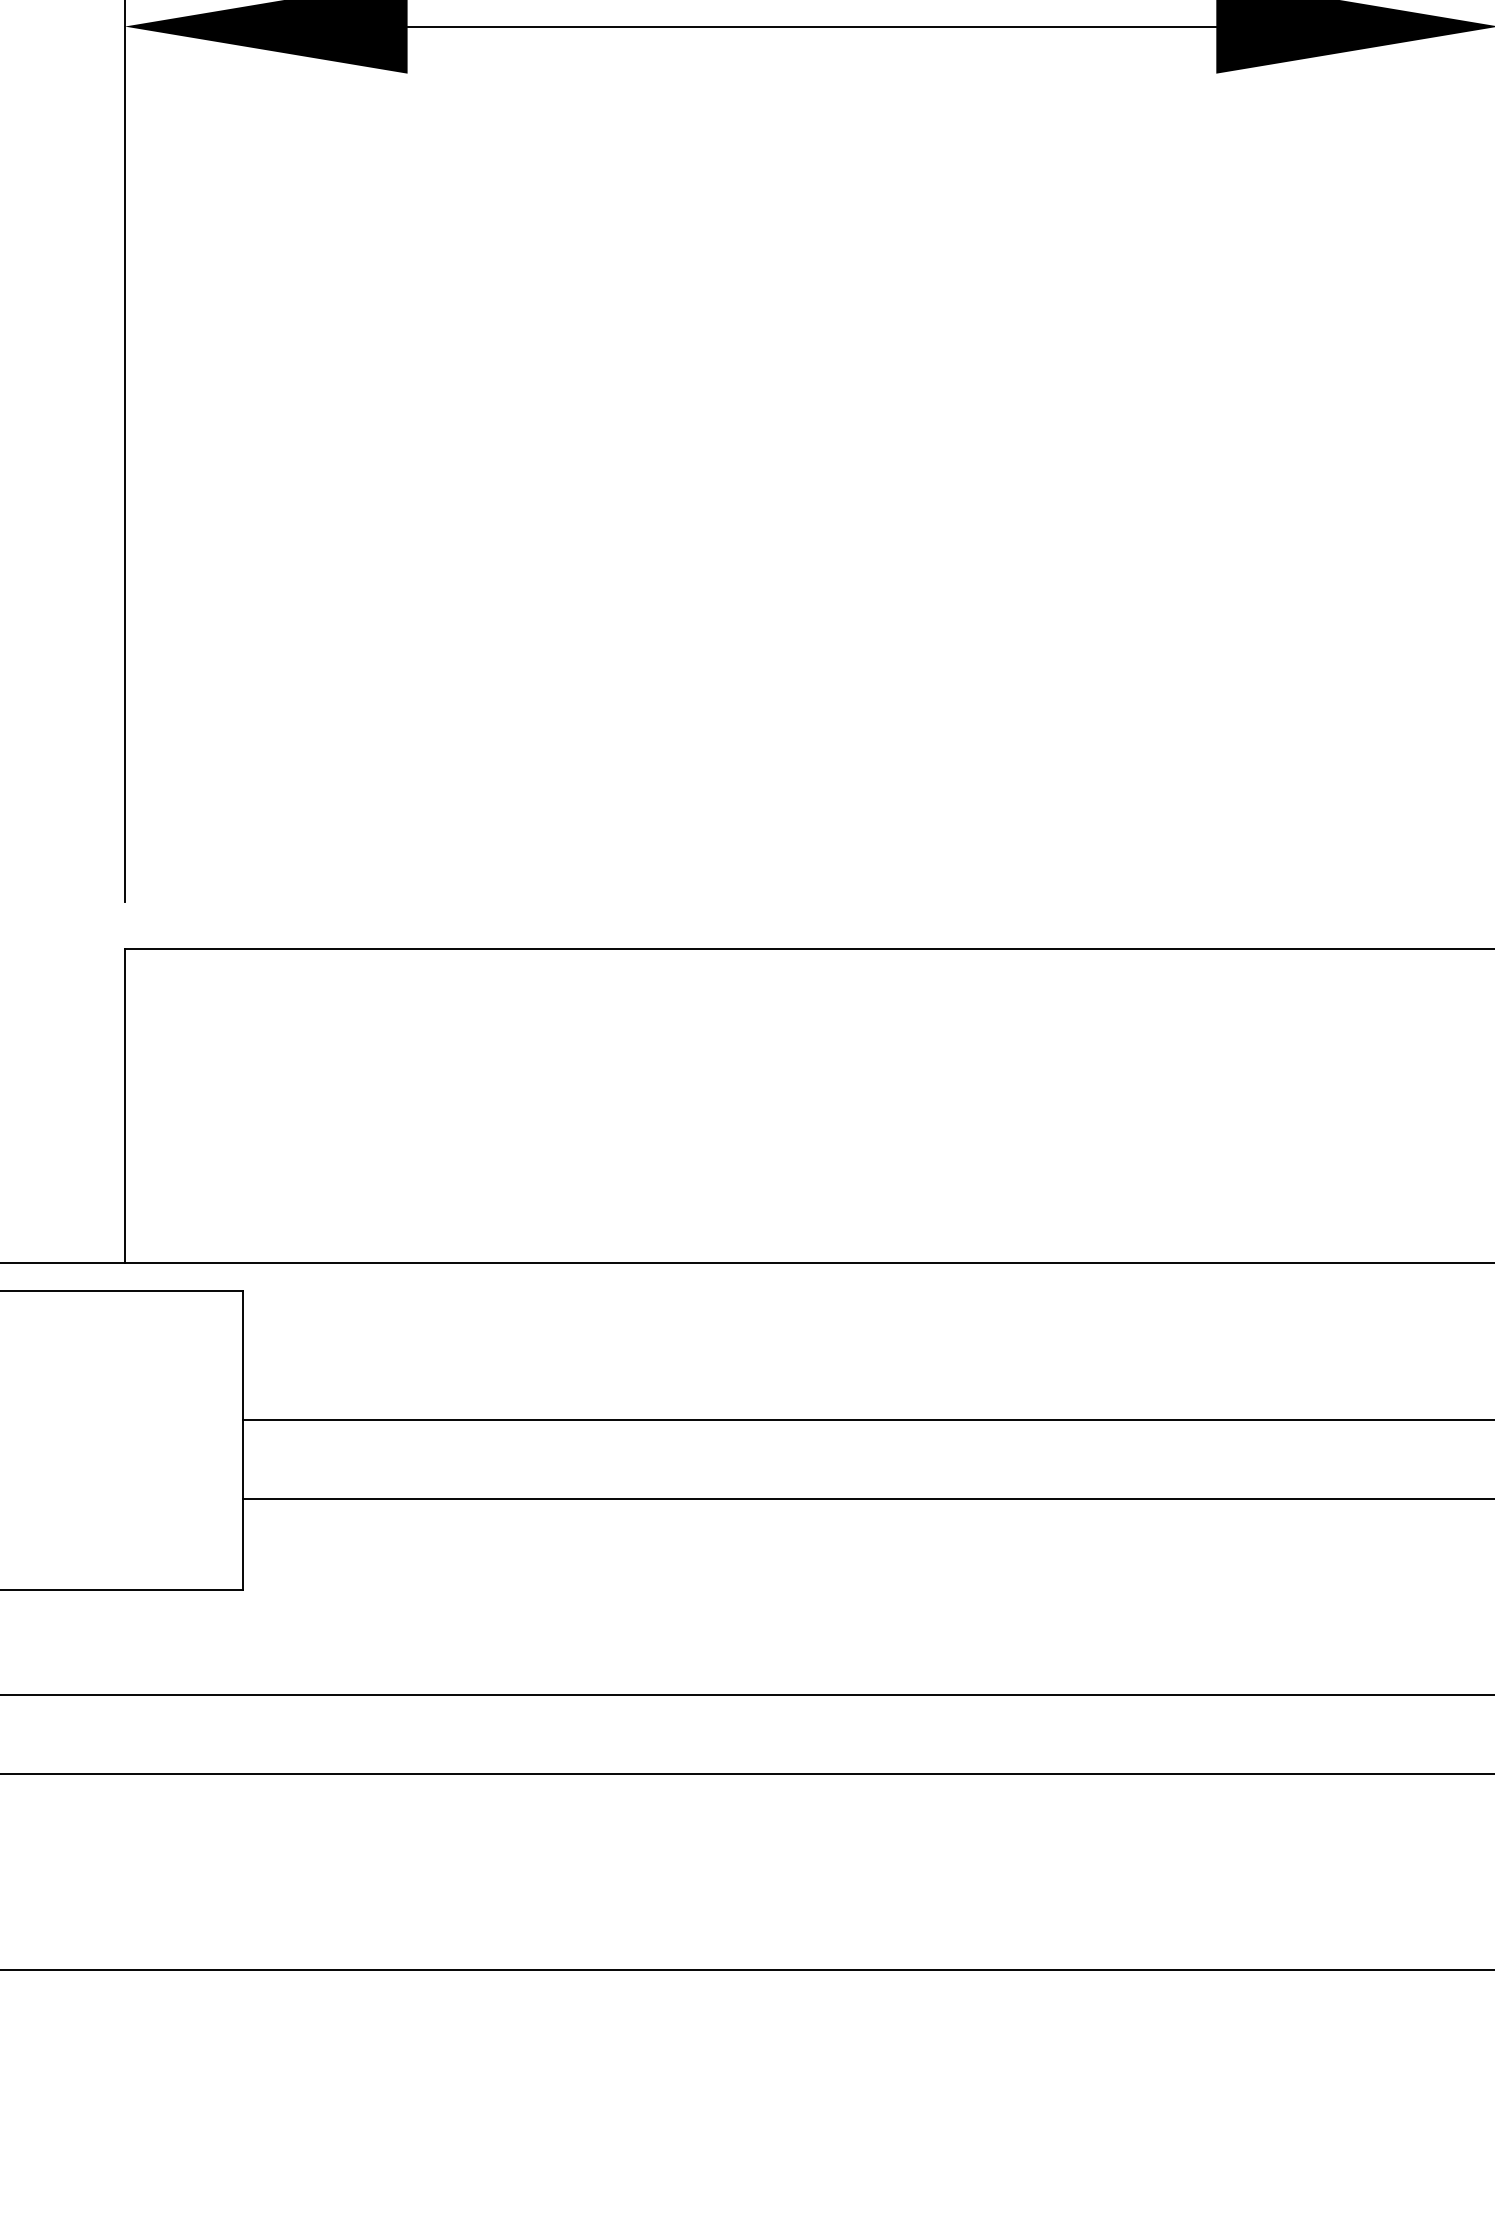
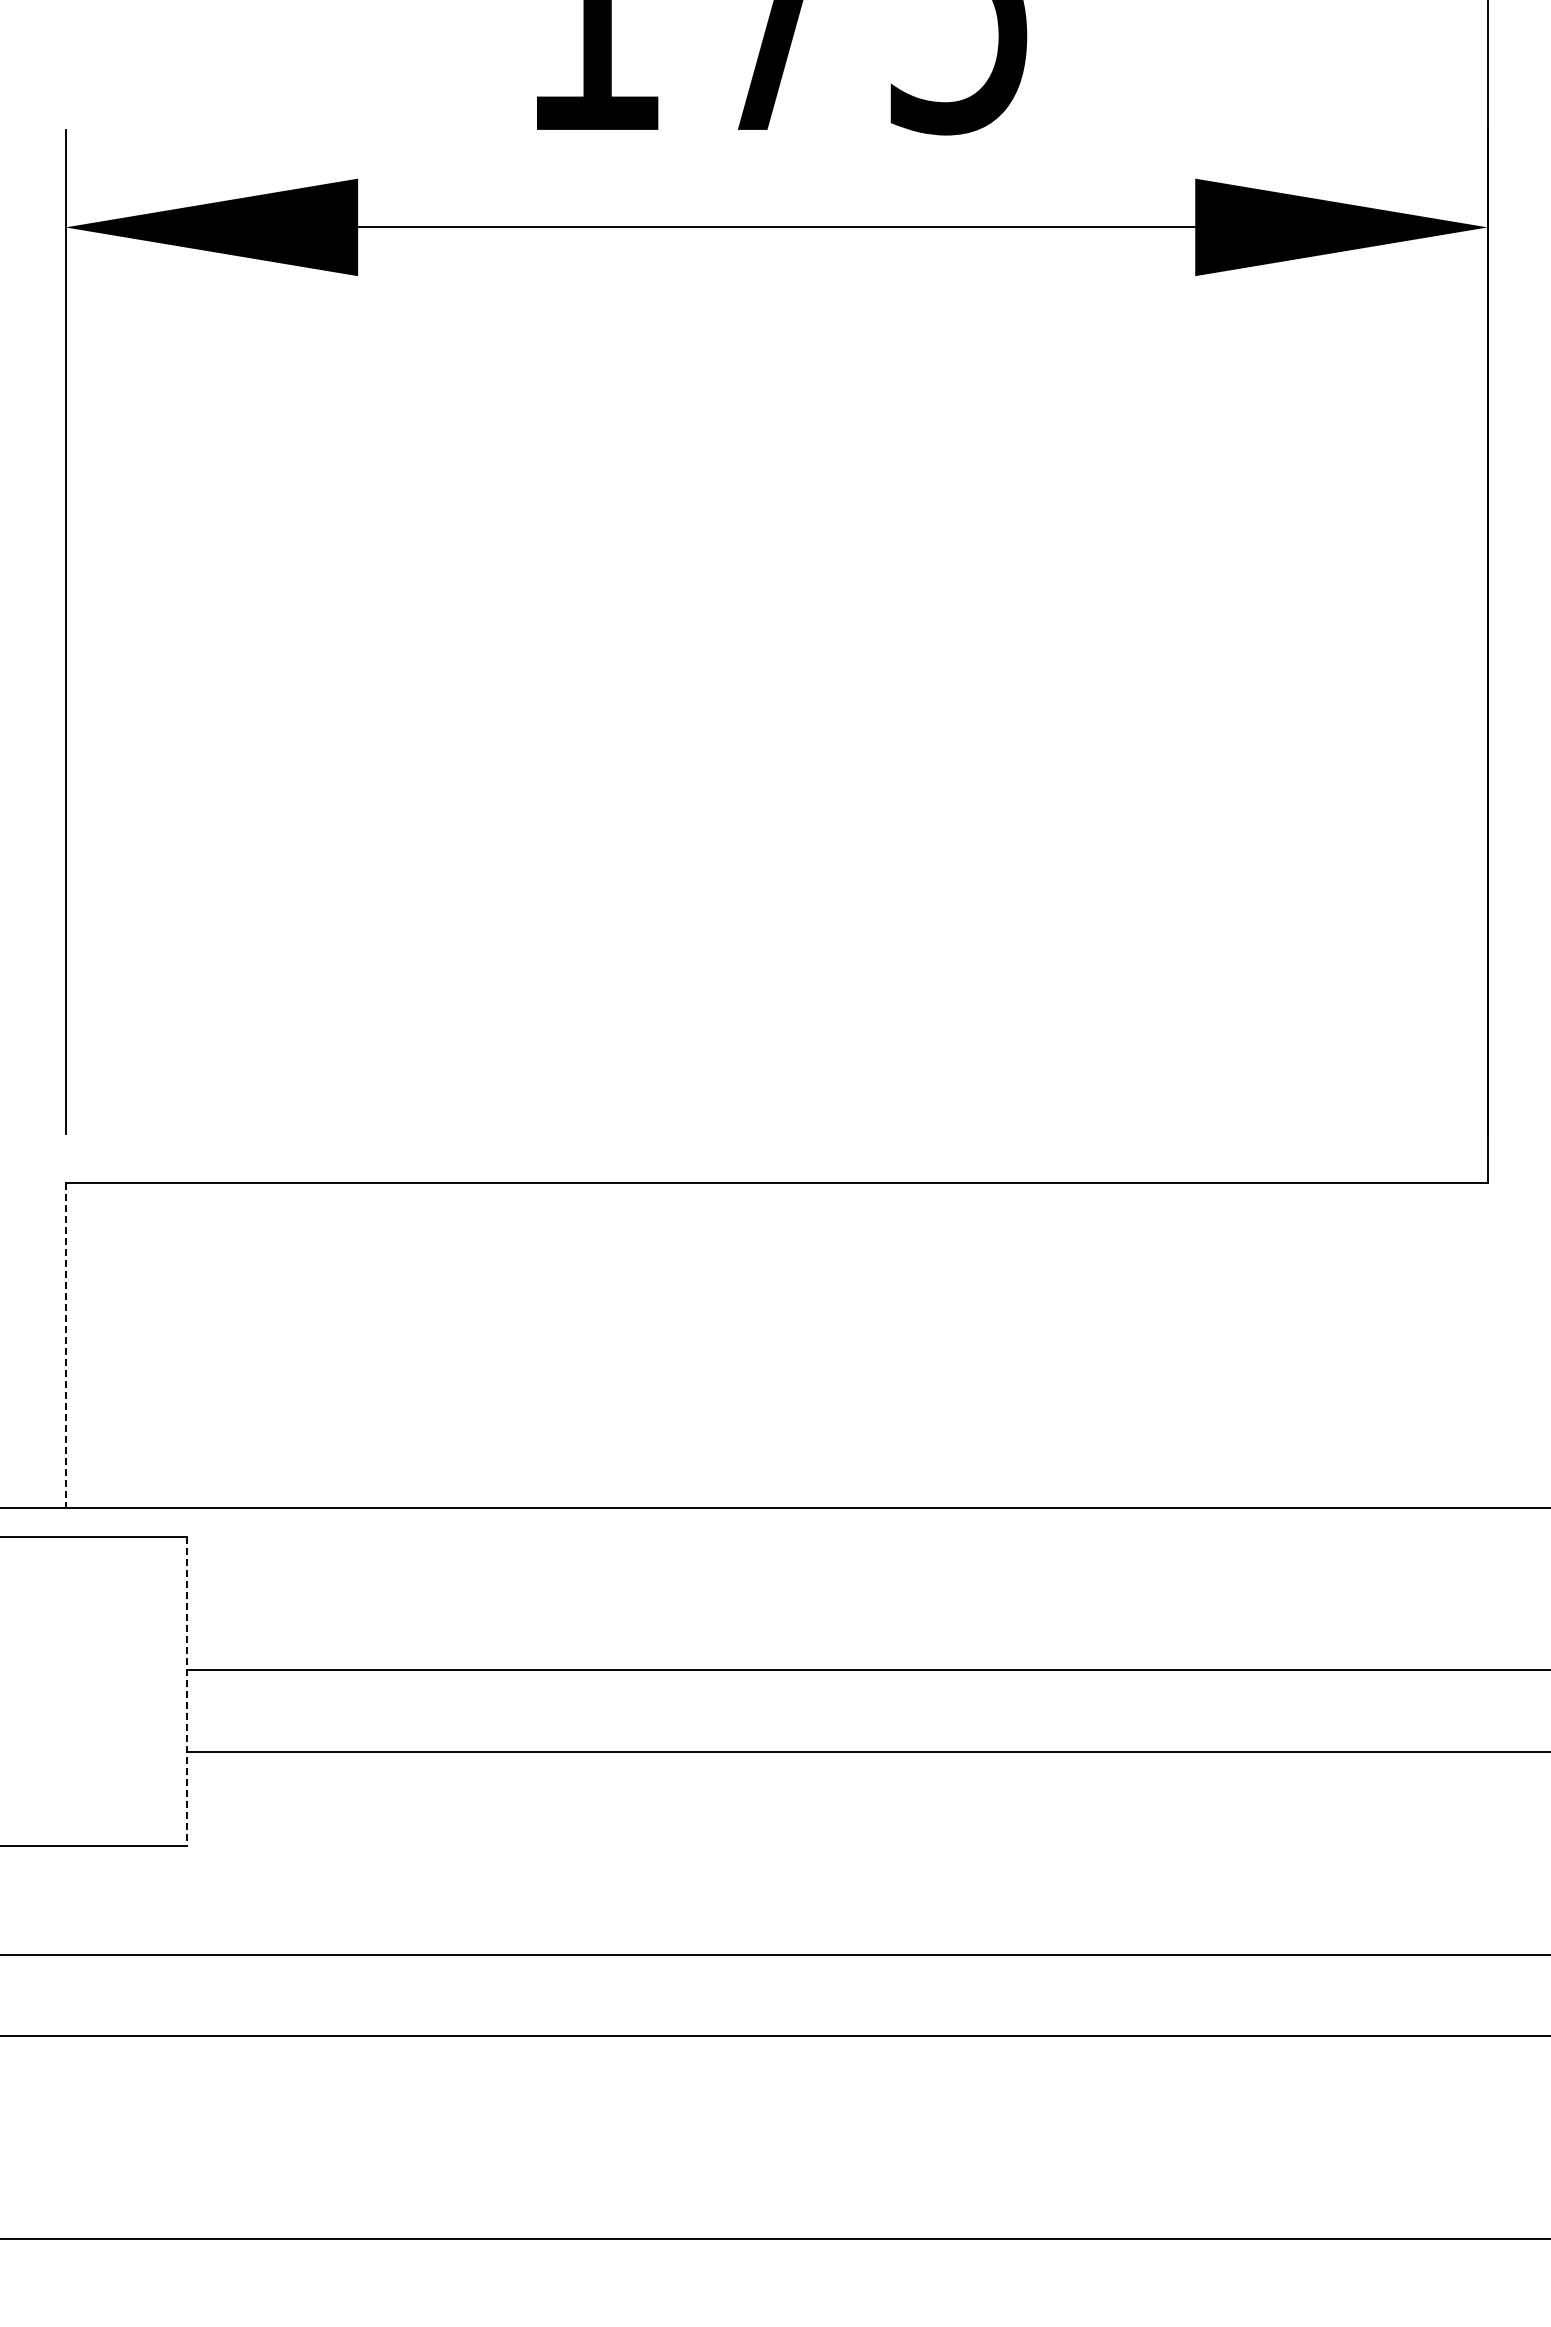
line: (124, 1106) -> (65, 1345), solid -> dashed
line: (242, 1441) -> (187, 1691), solid -> dashed

